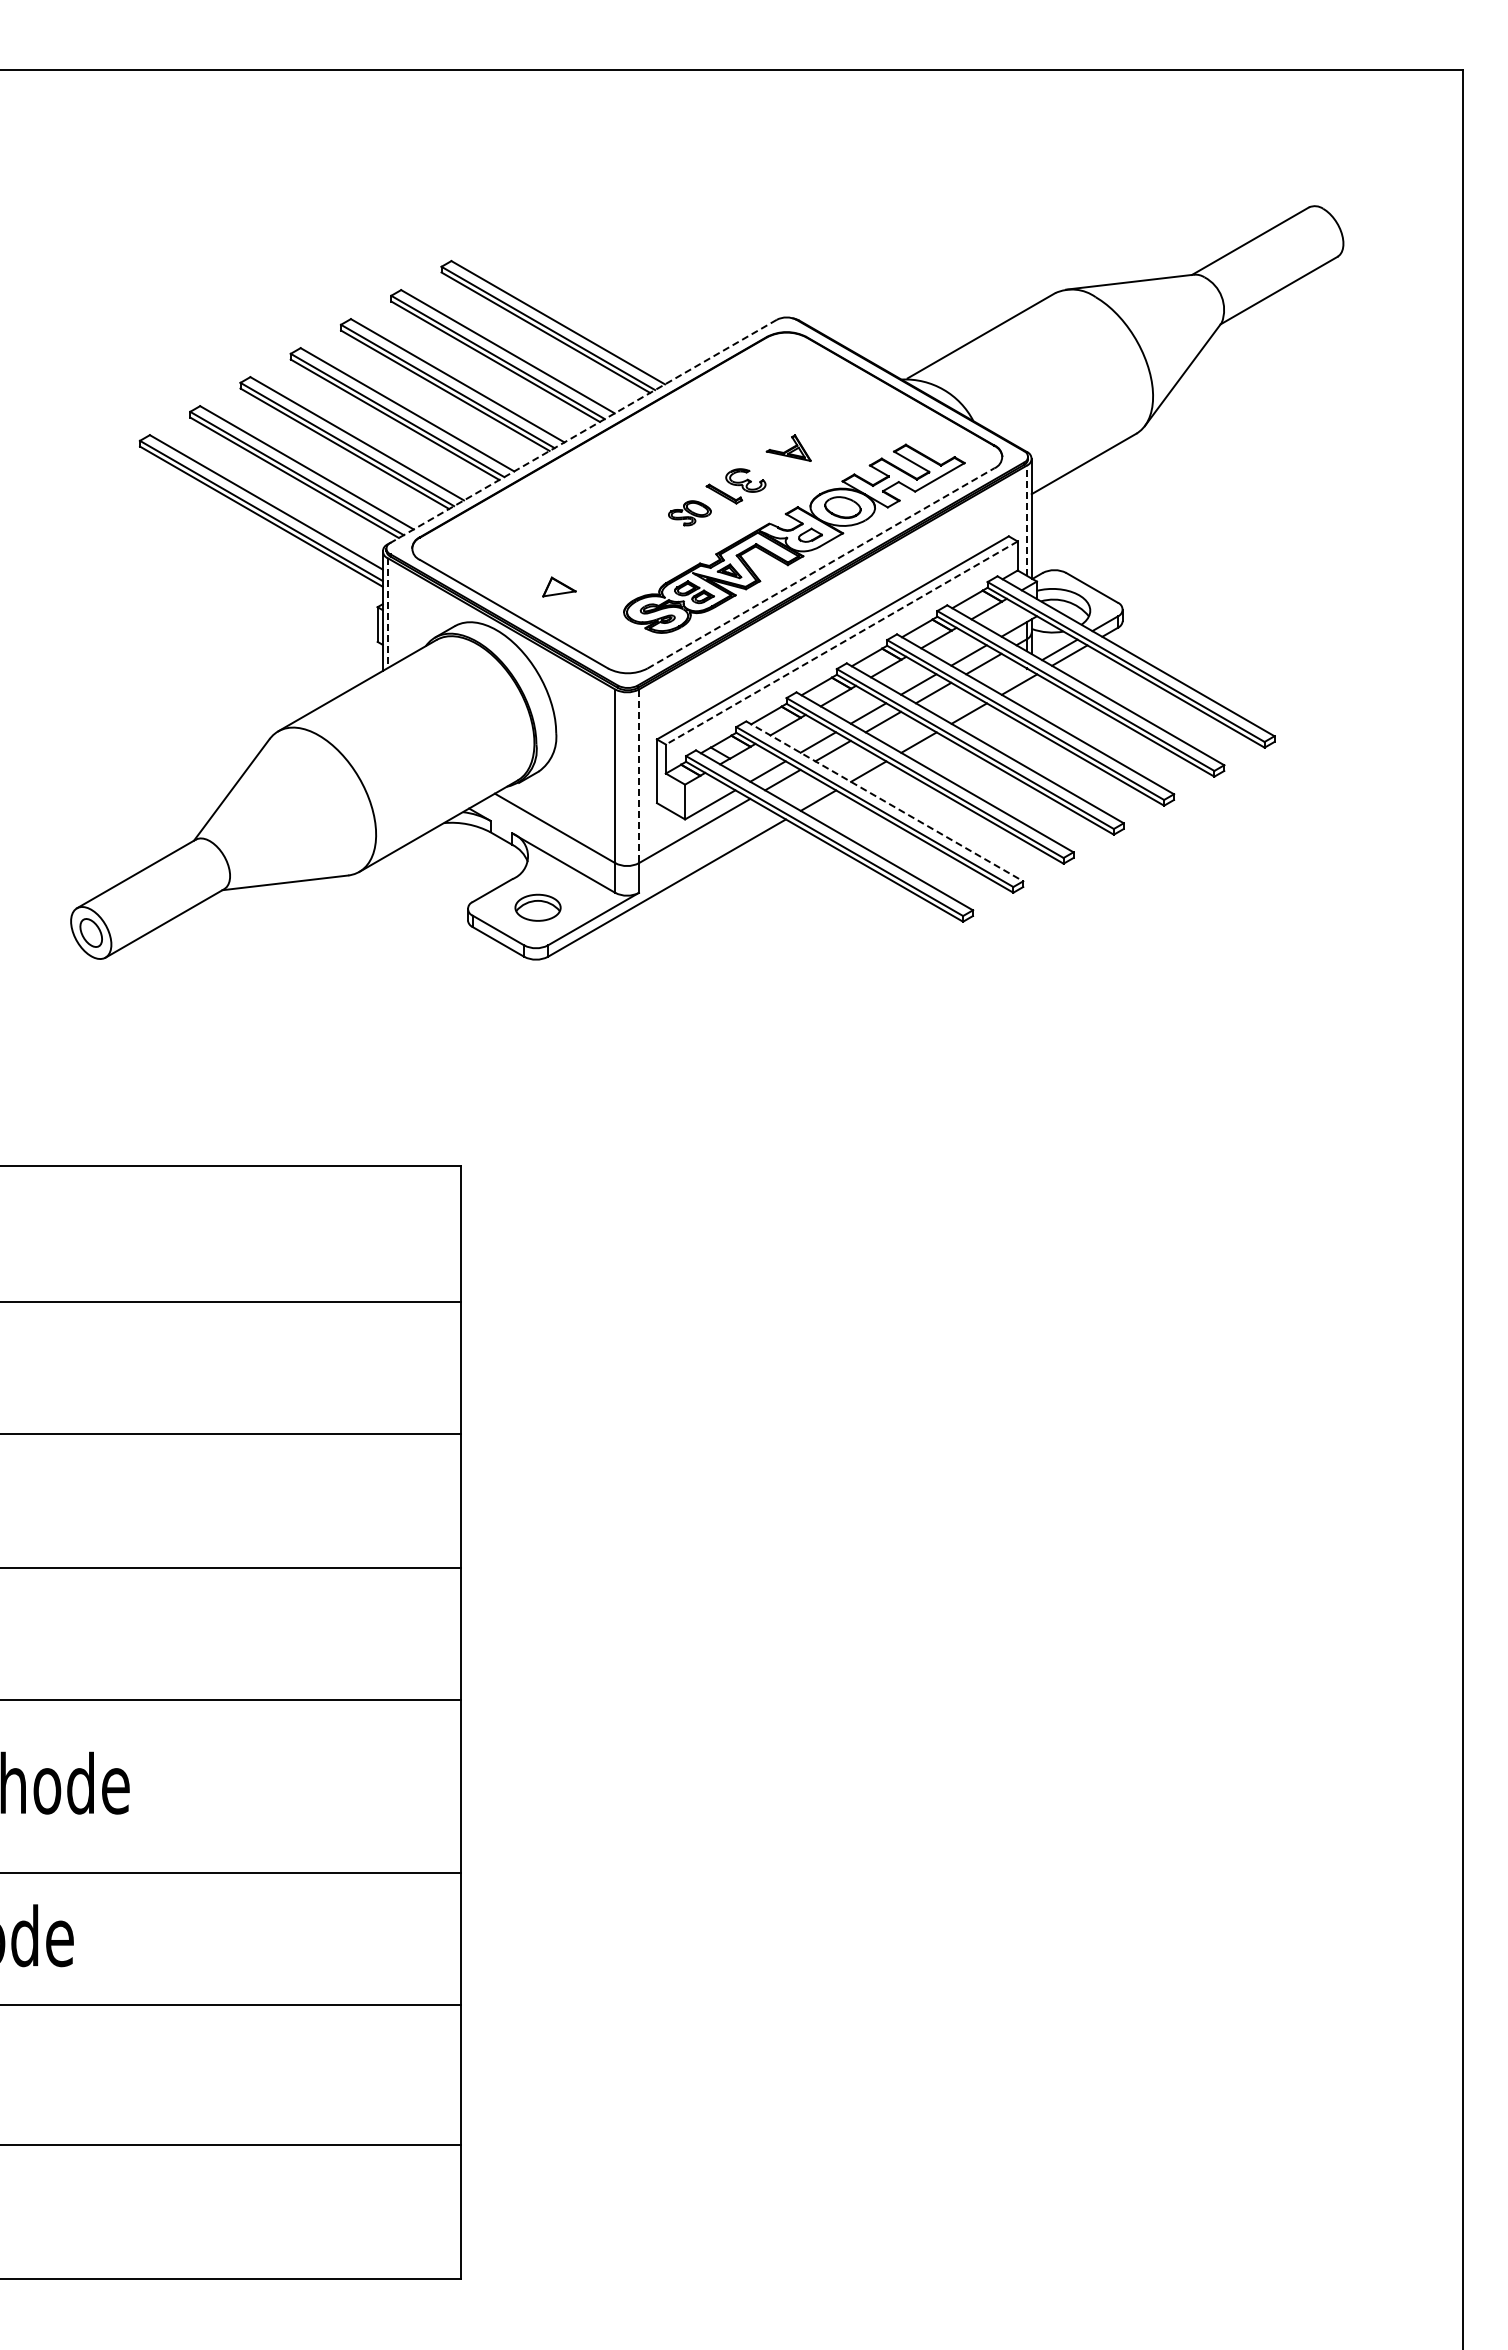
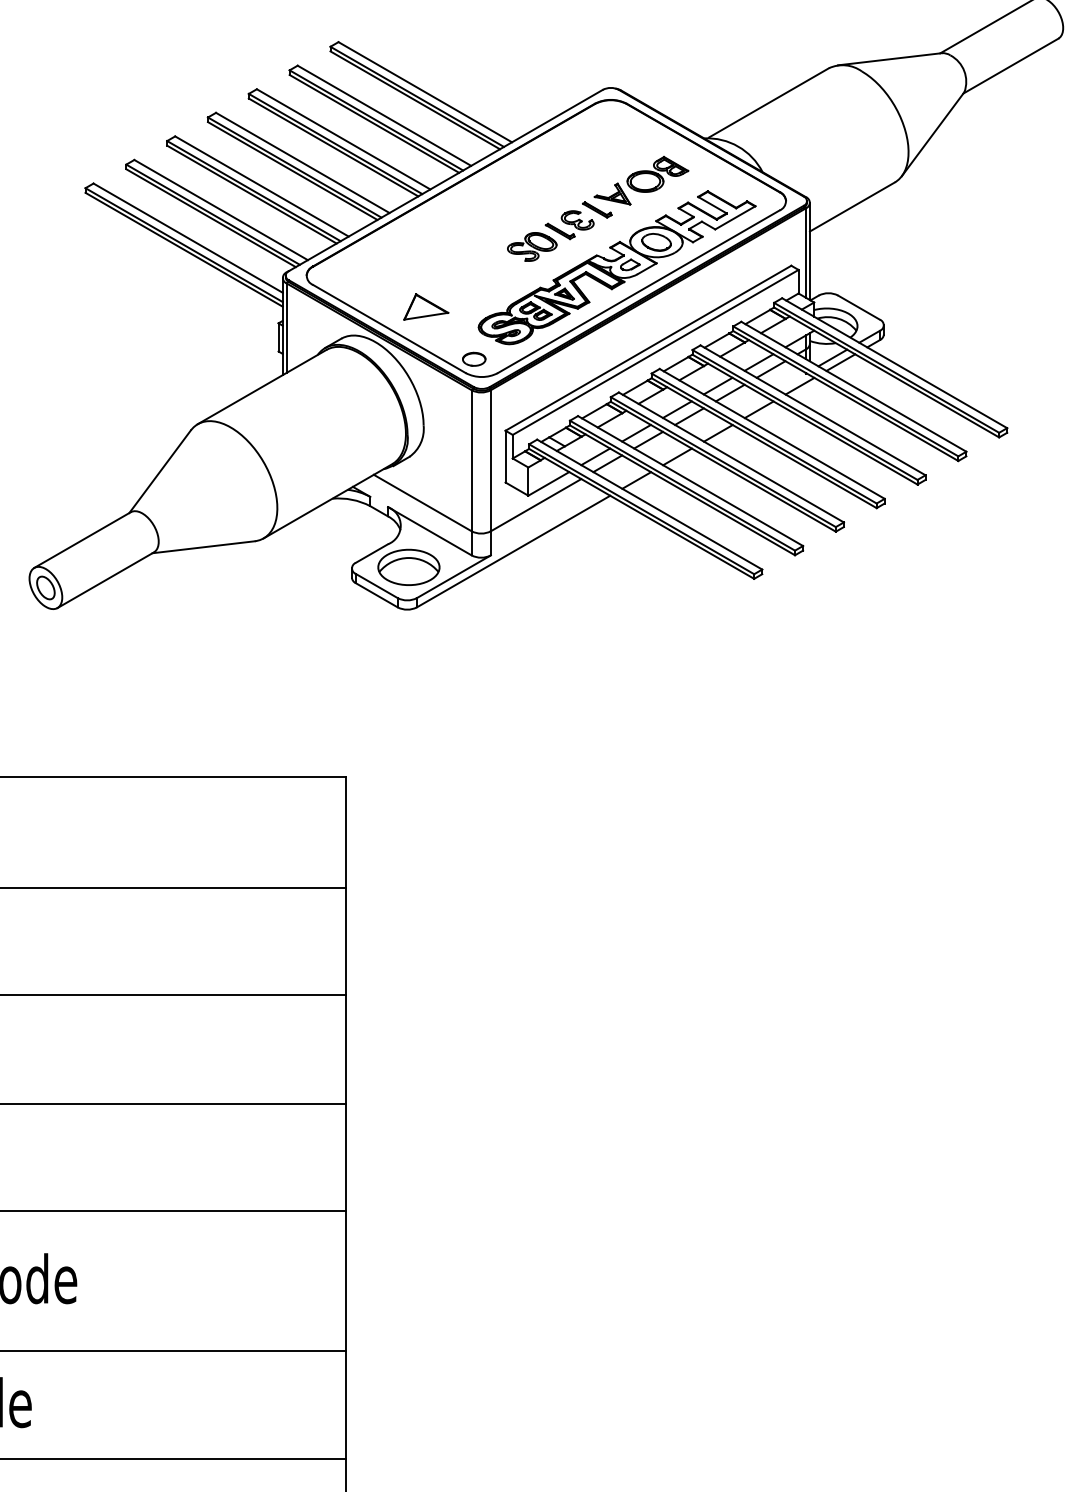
part: (844, 423) -> (657, 174), added
line: (583, 431) -> (445, 180), dashed -> solid
part: (769, 467) -> (596, 209), added
part: (689, 513) -> (531, 247), size x1.43
line: (1026, 520) -> (805, 252), dashed -> solid
line: (821, 568) -> (639, 291), dashed -> solid
part: (559, 586) -> (426, 306), size x1.67
line: (387, 613) -> (286, 328), dashed -> solid
line: (841, 643) -> (655, 352), dashed -> solid
part: (618, 651) -> (474, 359), added
line: (639, 776) -> (491, 460), dashed -> solid
line: (884, 801) -> (690, 481), dashed -> solid
part: (537, 907) -> (408, 567), size x1.67

